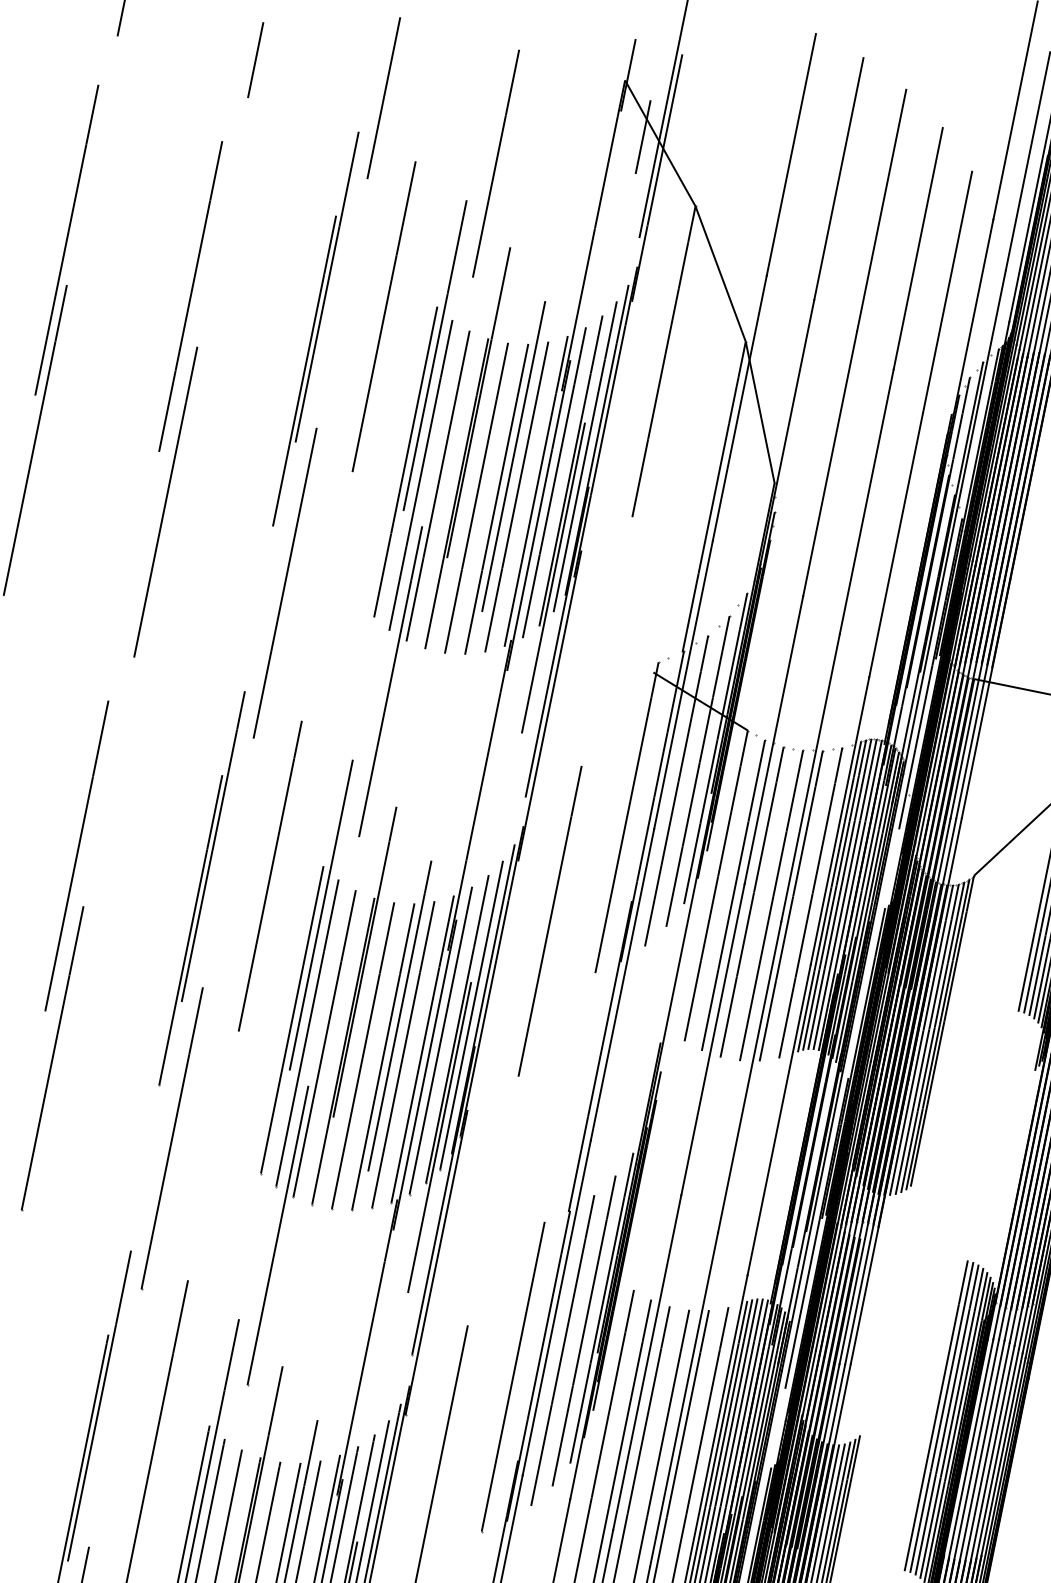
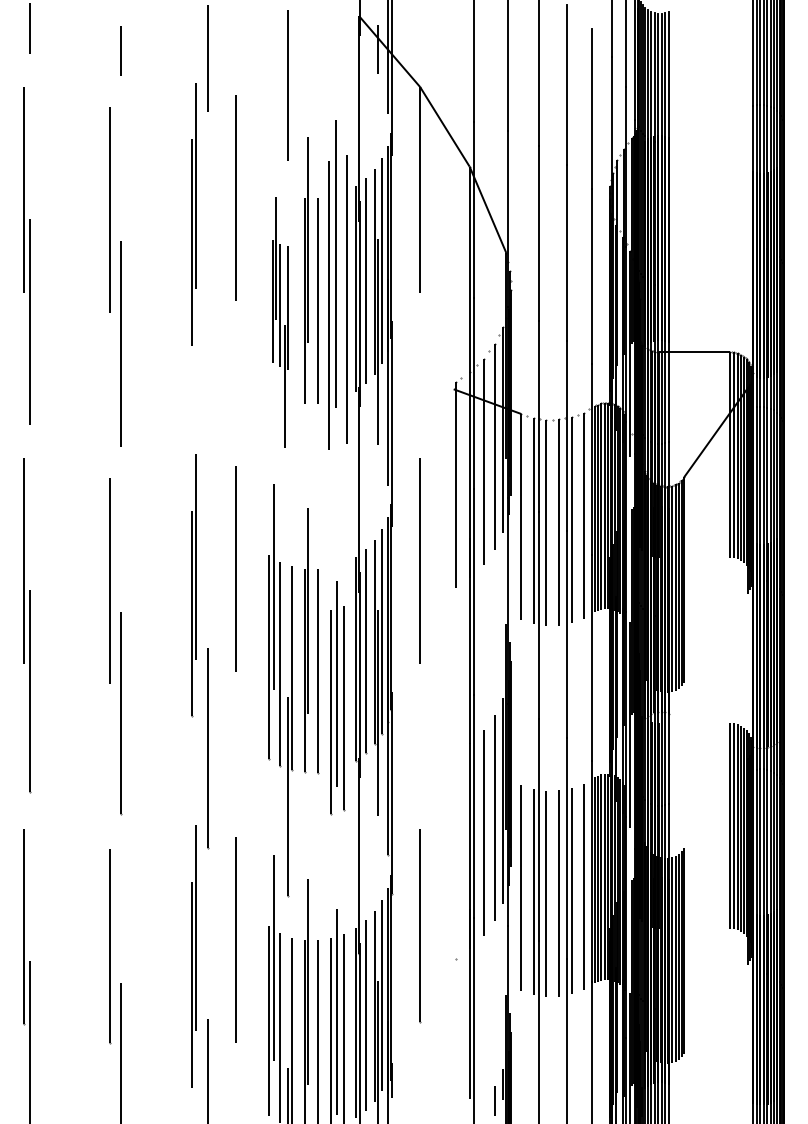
part: (510, 478) -> (337, 284), size x1.4
part: (412, 518) -> (280, 322), size x0.6
line: (285, 582) -> (207, 379), removed
part: (396, 1038) -> (337, 698), moved
line: (513, 1376) -> (455, 855), removed

